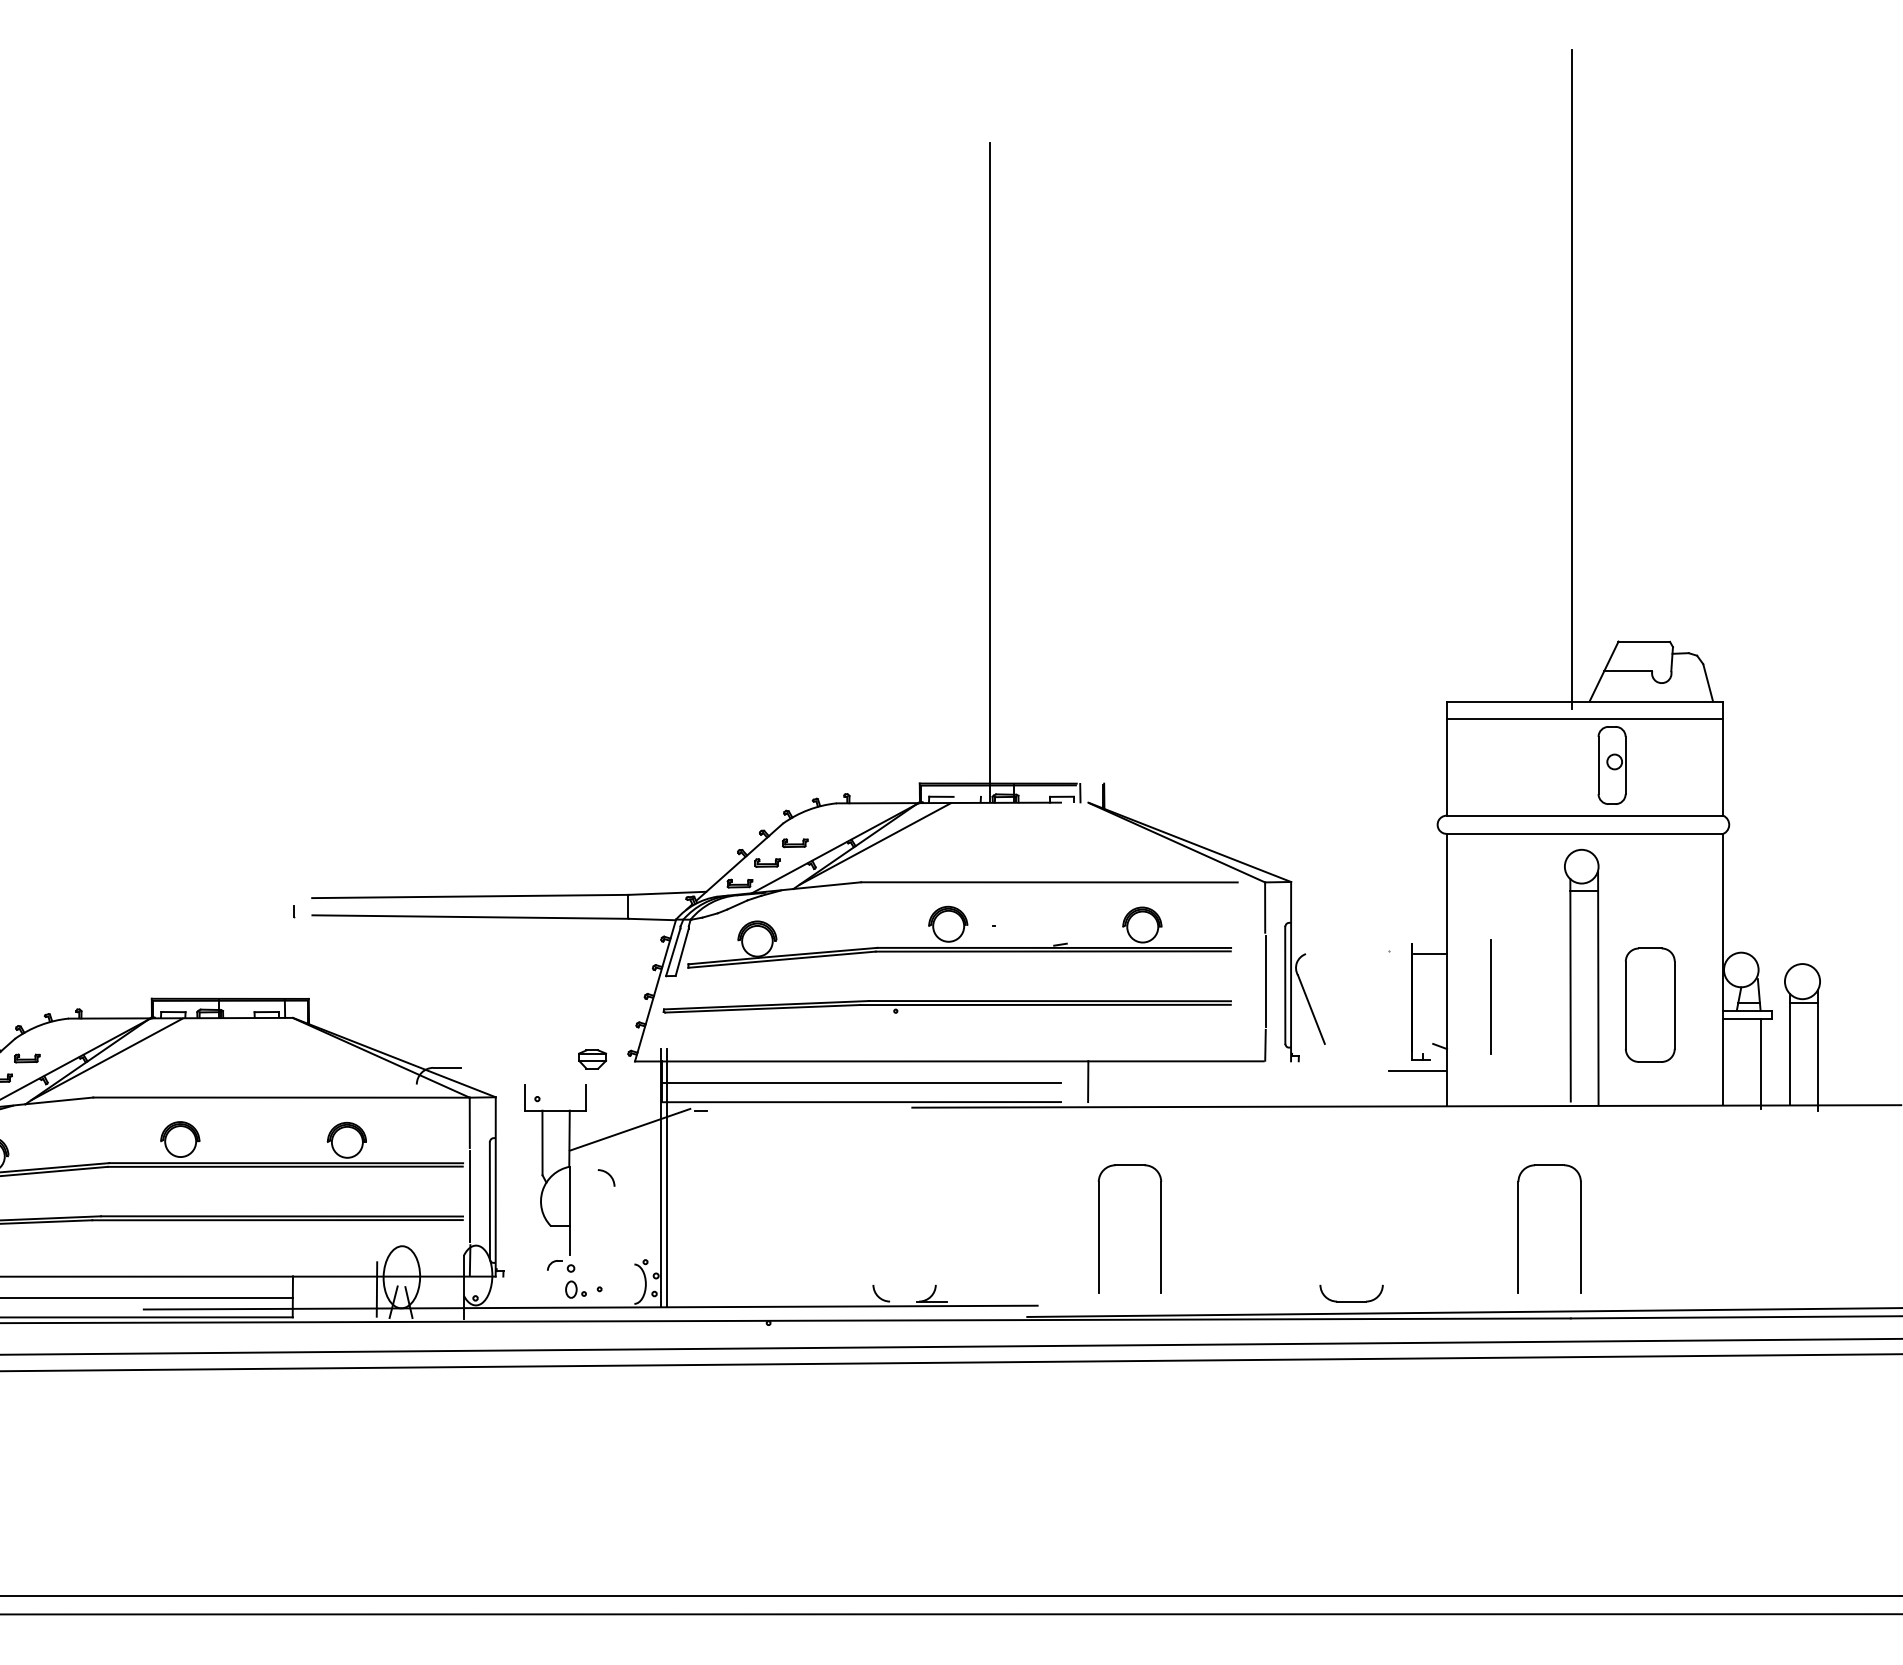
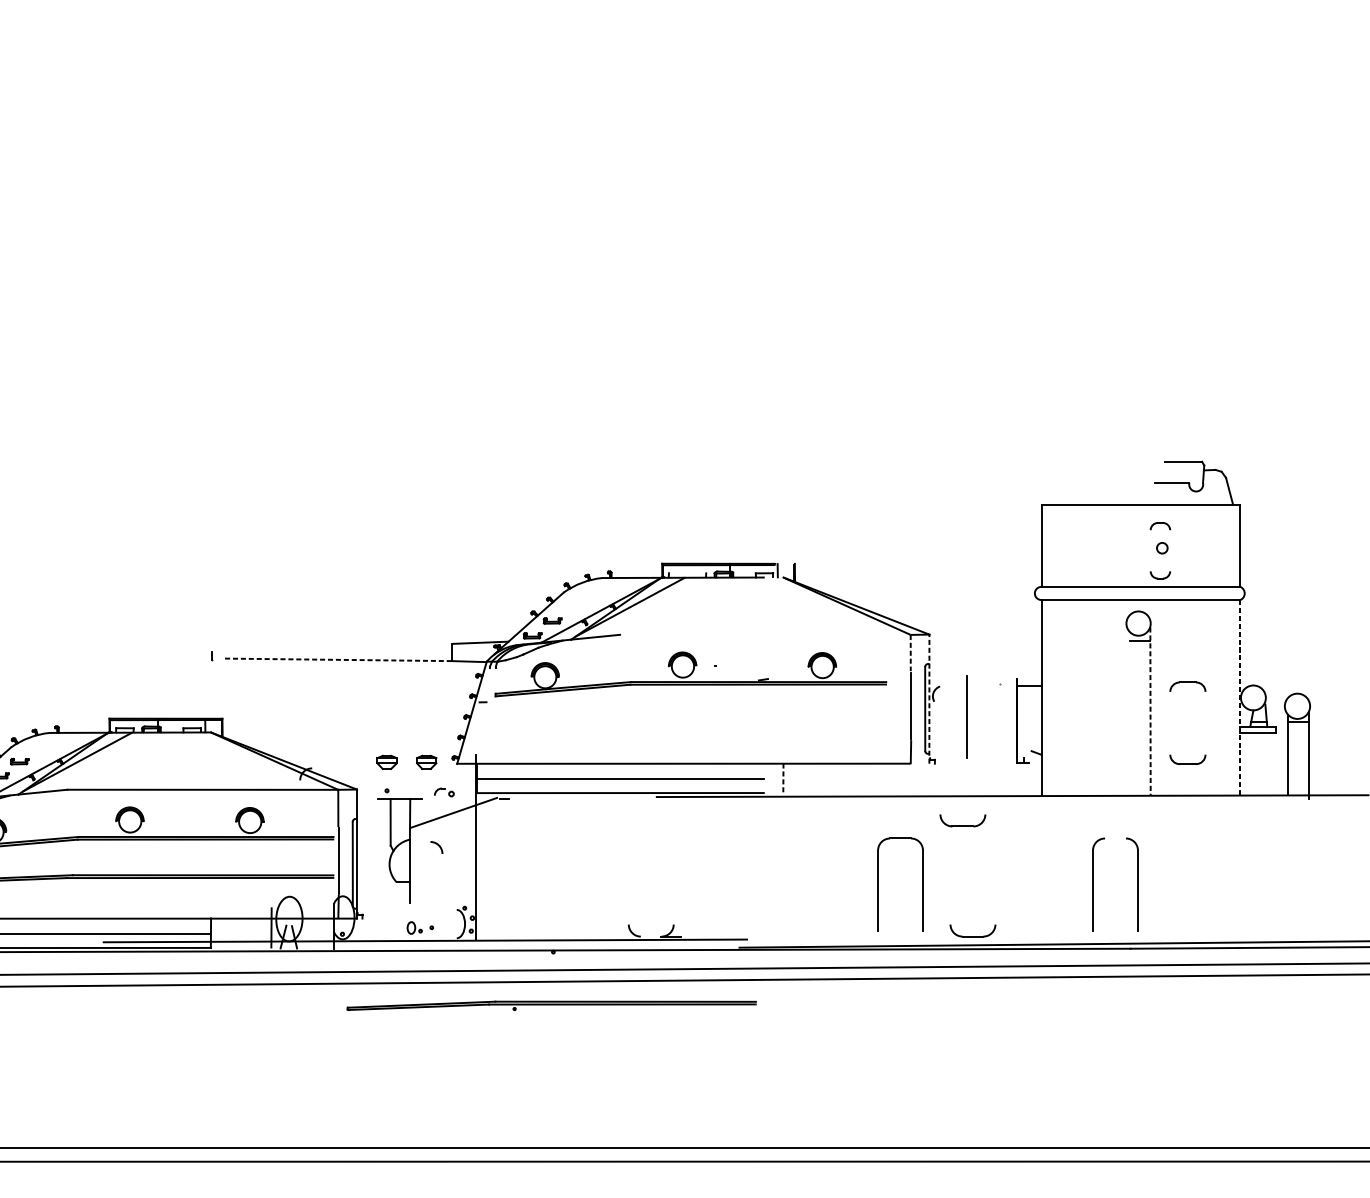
line: (1571, 379) -> (1131, 272), removed
line: (990, 472) -> (713, 339), removed
line: (1603, 670) -> (1154, 482), removed
line: (1585, 719) -> (1141, 517), removed
line: (1598, 765) -> (1150, 550), removed
line: (1625, 765) -> (1170, 550), removed
line: (941, 796) -> (677, 573), removed
part: (795, 843) -> (572, 606), removed
line: (1049, 882) -> (755, 634), removed
line: (470, 896) -> (338, 645), removed
line: (1265, 908) -> (910, 653), solid -> dashed
line: (471, 917) -> (339, 660), solid -> dashed
line: (681, 951) -> (490, 684), removed
line: (673, 952) -> (484, 685), removed
line: (1723, 969) -> (1240, 697), solid -> dashed
line: (1291, 971) -> (929, 699), solid -> dashed
line: (1598, 988) -> (1150, 711), solid -> dashed
line: (1570, 990) -> (1130, 712), removed
line: (1490, 996) -> (966, 717), moved
line: (1625, 1004) -> (1170, 722), removed
line: (1674, 1004) -> (1205, 722), removed
part: (946, 1006) -> (551, 1005), moved
line: (1311, 1009) -> (944, 726), removed
part: (537, 1059) -> (387, 762), added
line: (1760, 1063) -> (1267, 765), removed
line: (447, 1067) -> (322, 768), removed
line: (1416, 1070) -> (1019, 770), removed
line: (1088, 1081) -> (783, 778), solid -> dashed
line: (525, 1097) -> (378, 789), removed
line: (586, 1097) -> (422, 789), removed
part: (1337, 1148) -> (962, 826), added
line: (1549, 1165) -> (1115, 838), removed
line: (667, 1177) -> (480, 847), removed
part: (1099, 1228) -> (878, 884), moved
part: (561, 1266) -> (444, 792), moved

